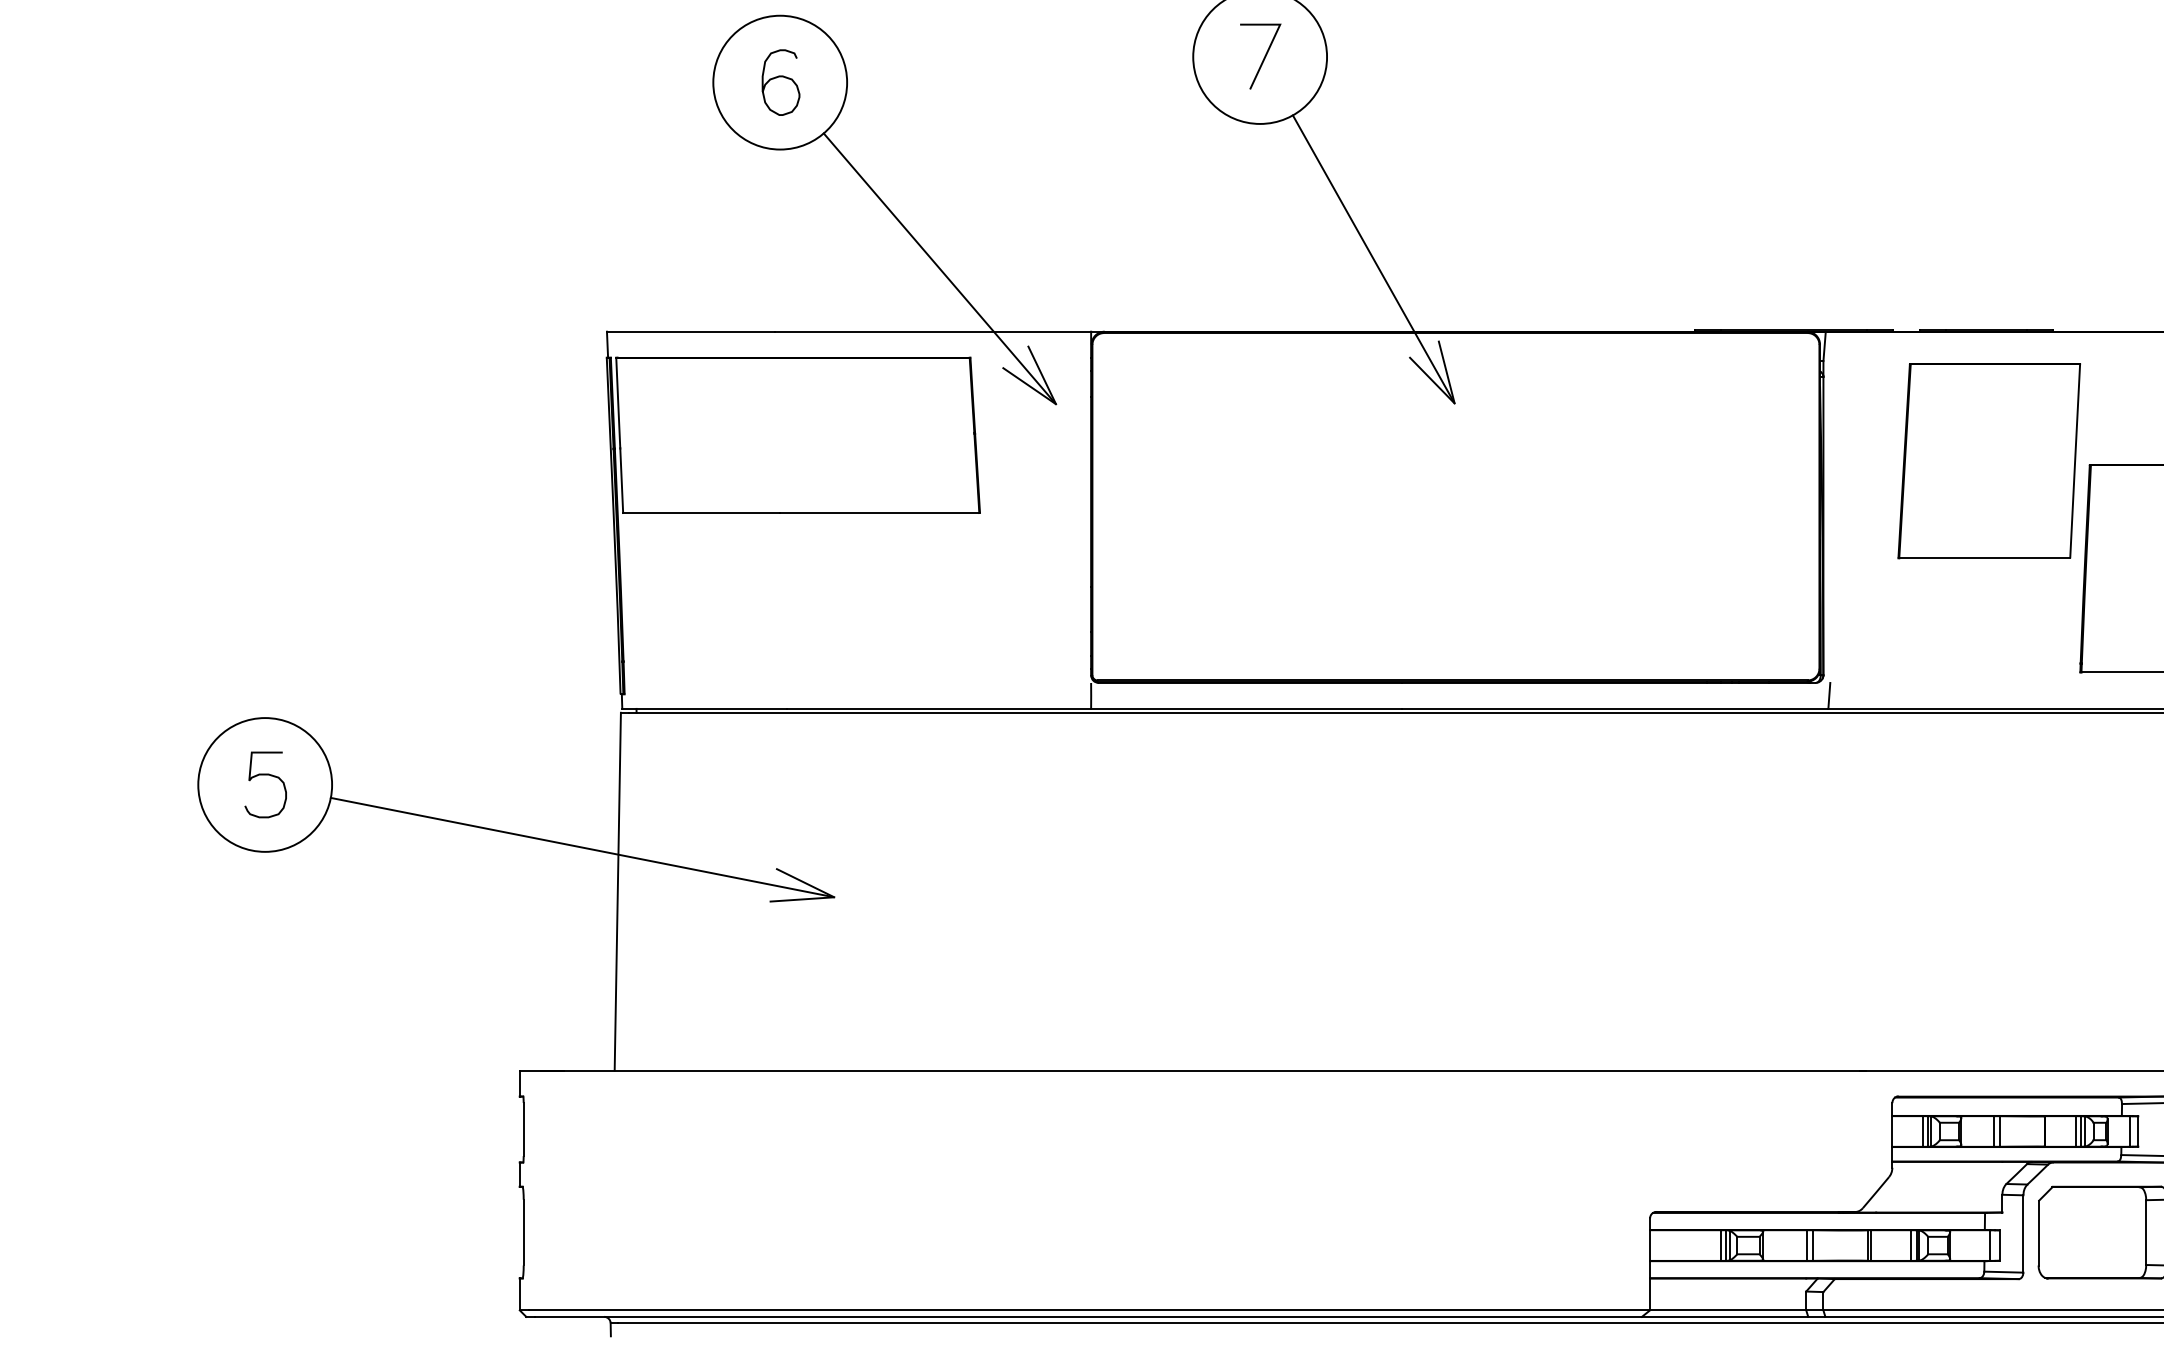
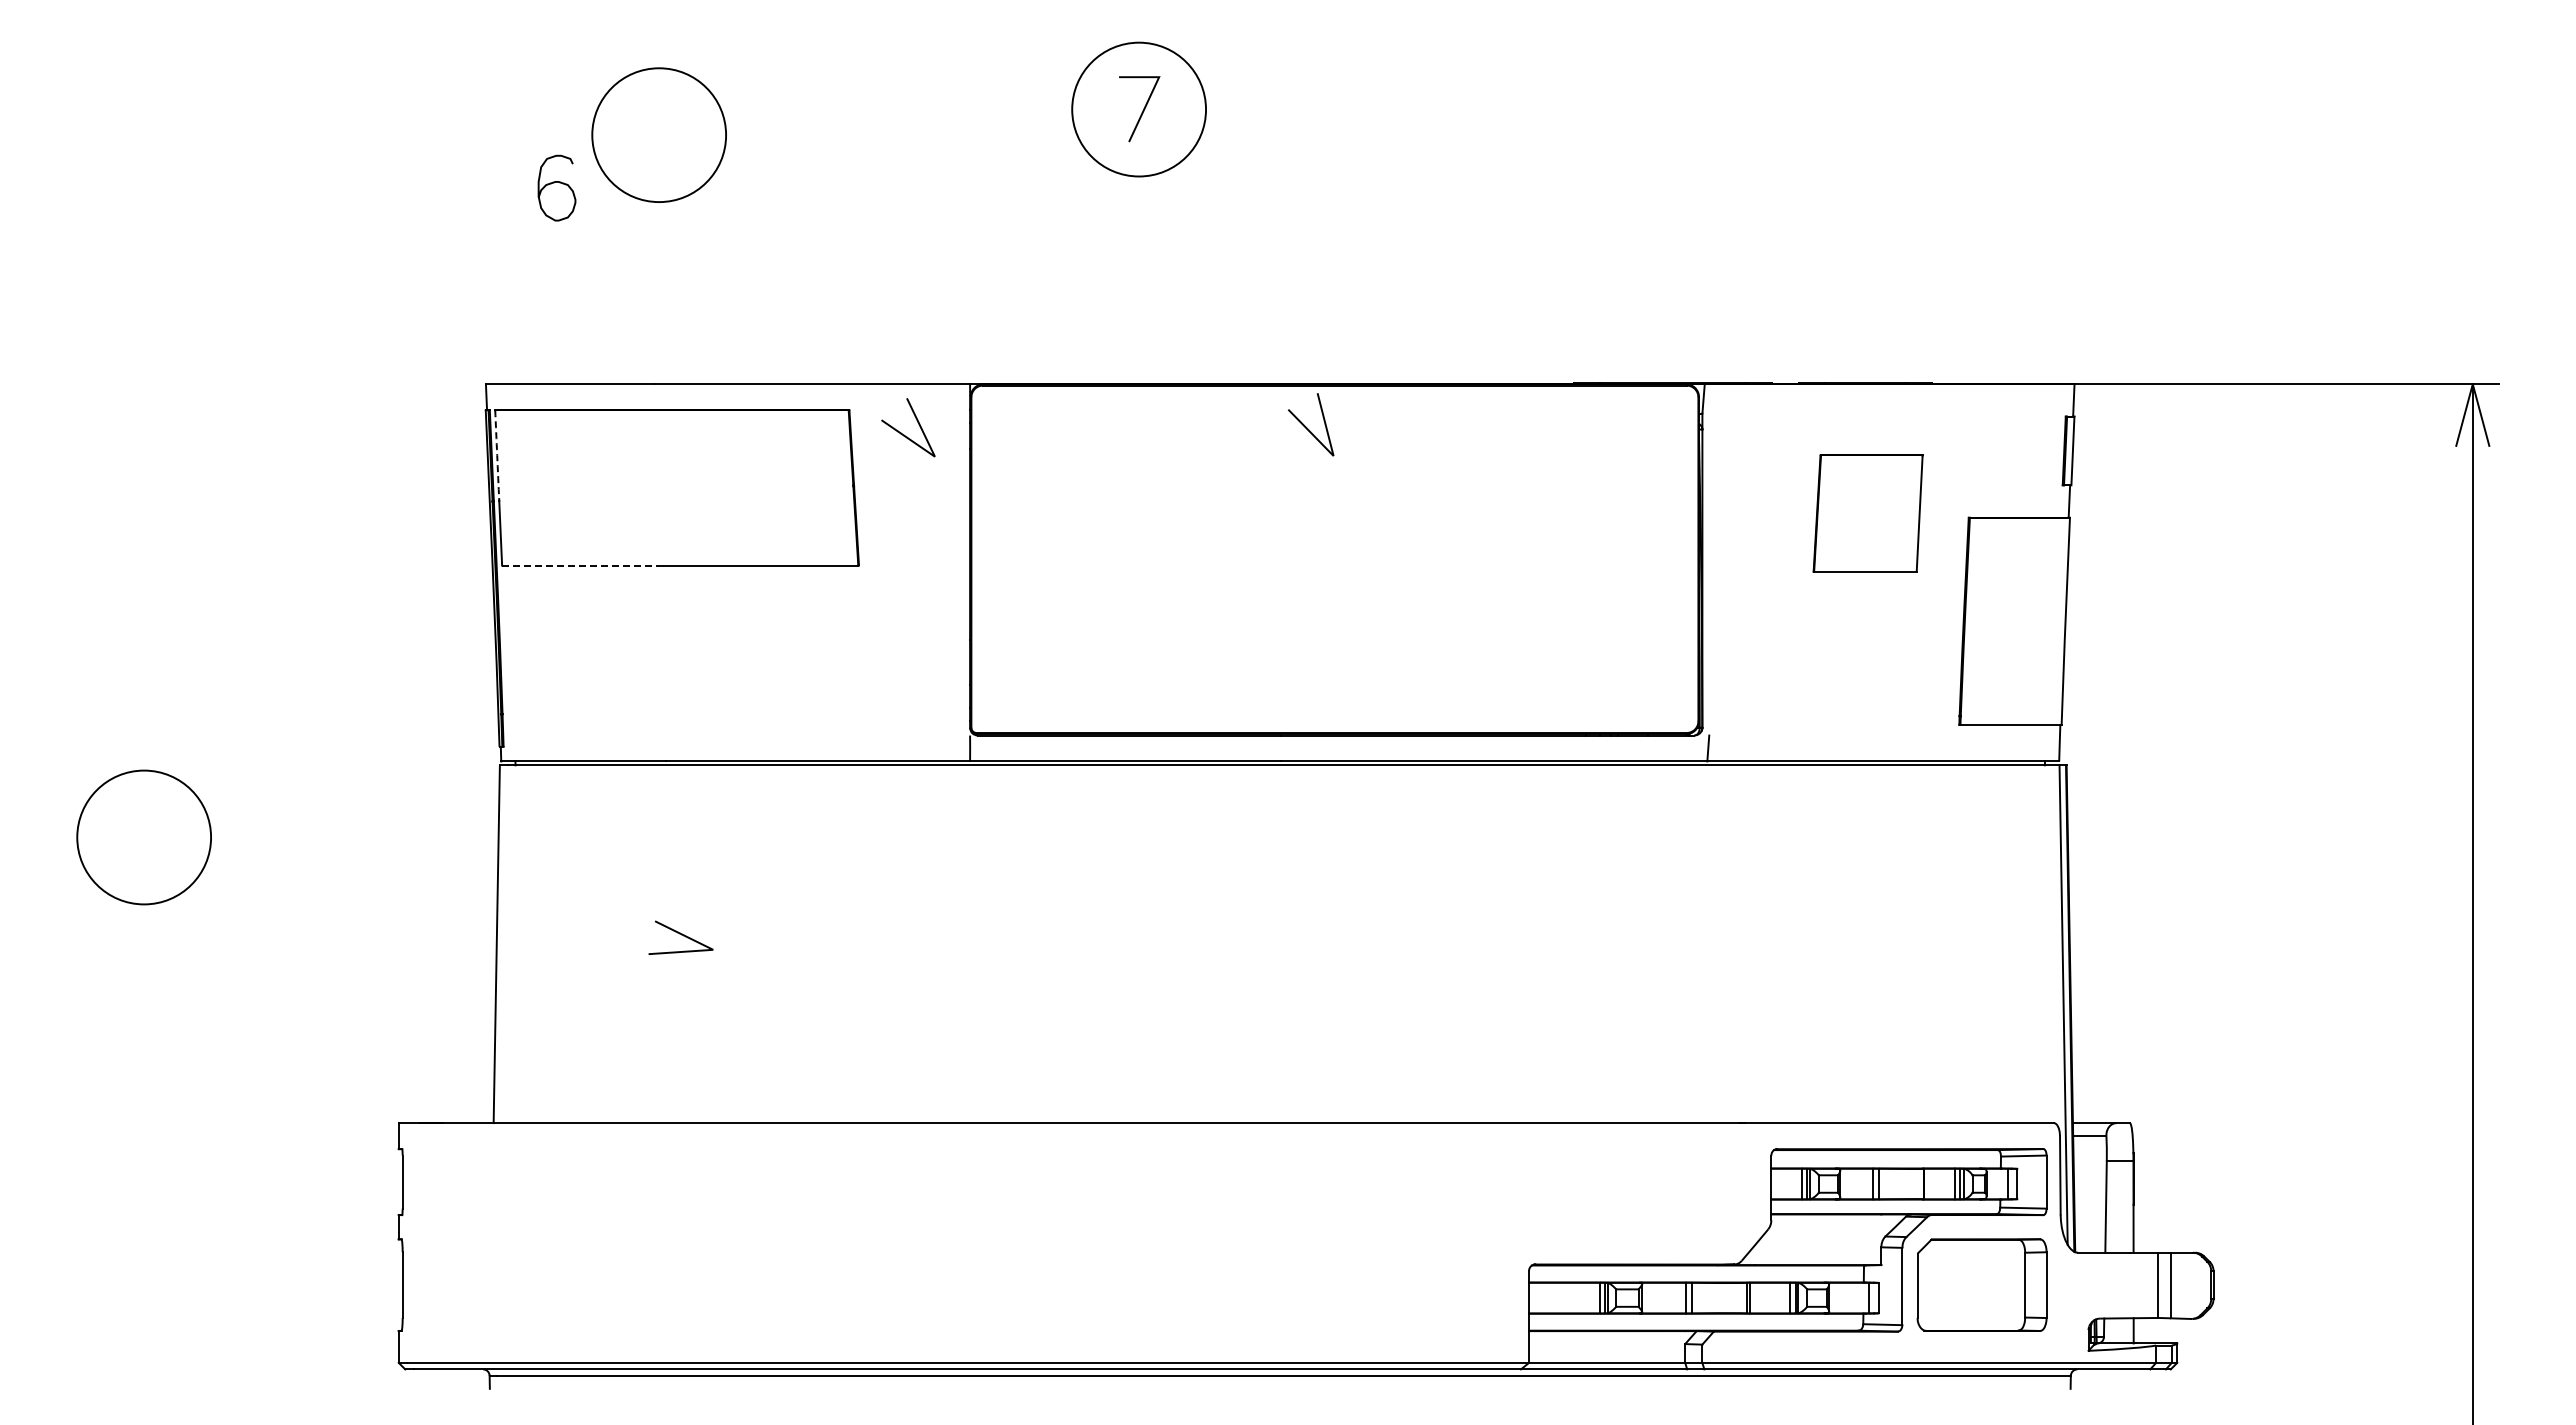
curve: (778, 77) -> (554, 183), moved
line: (1373, 258) -> (1252, 311), removed
line: (939, 267) -> (818, 320), removed
arc: (618, 402) -> (497, 455), solid -> dashed
part: (1988, 460) -> (1867, 513), size x0.6
line: (702, 512) -> (581, 565), solid -> dashed
curve: (269, 775) -> (148, 828), removed
line: (582, 846) -> (461, 899), removed

